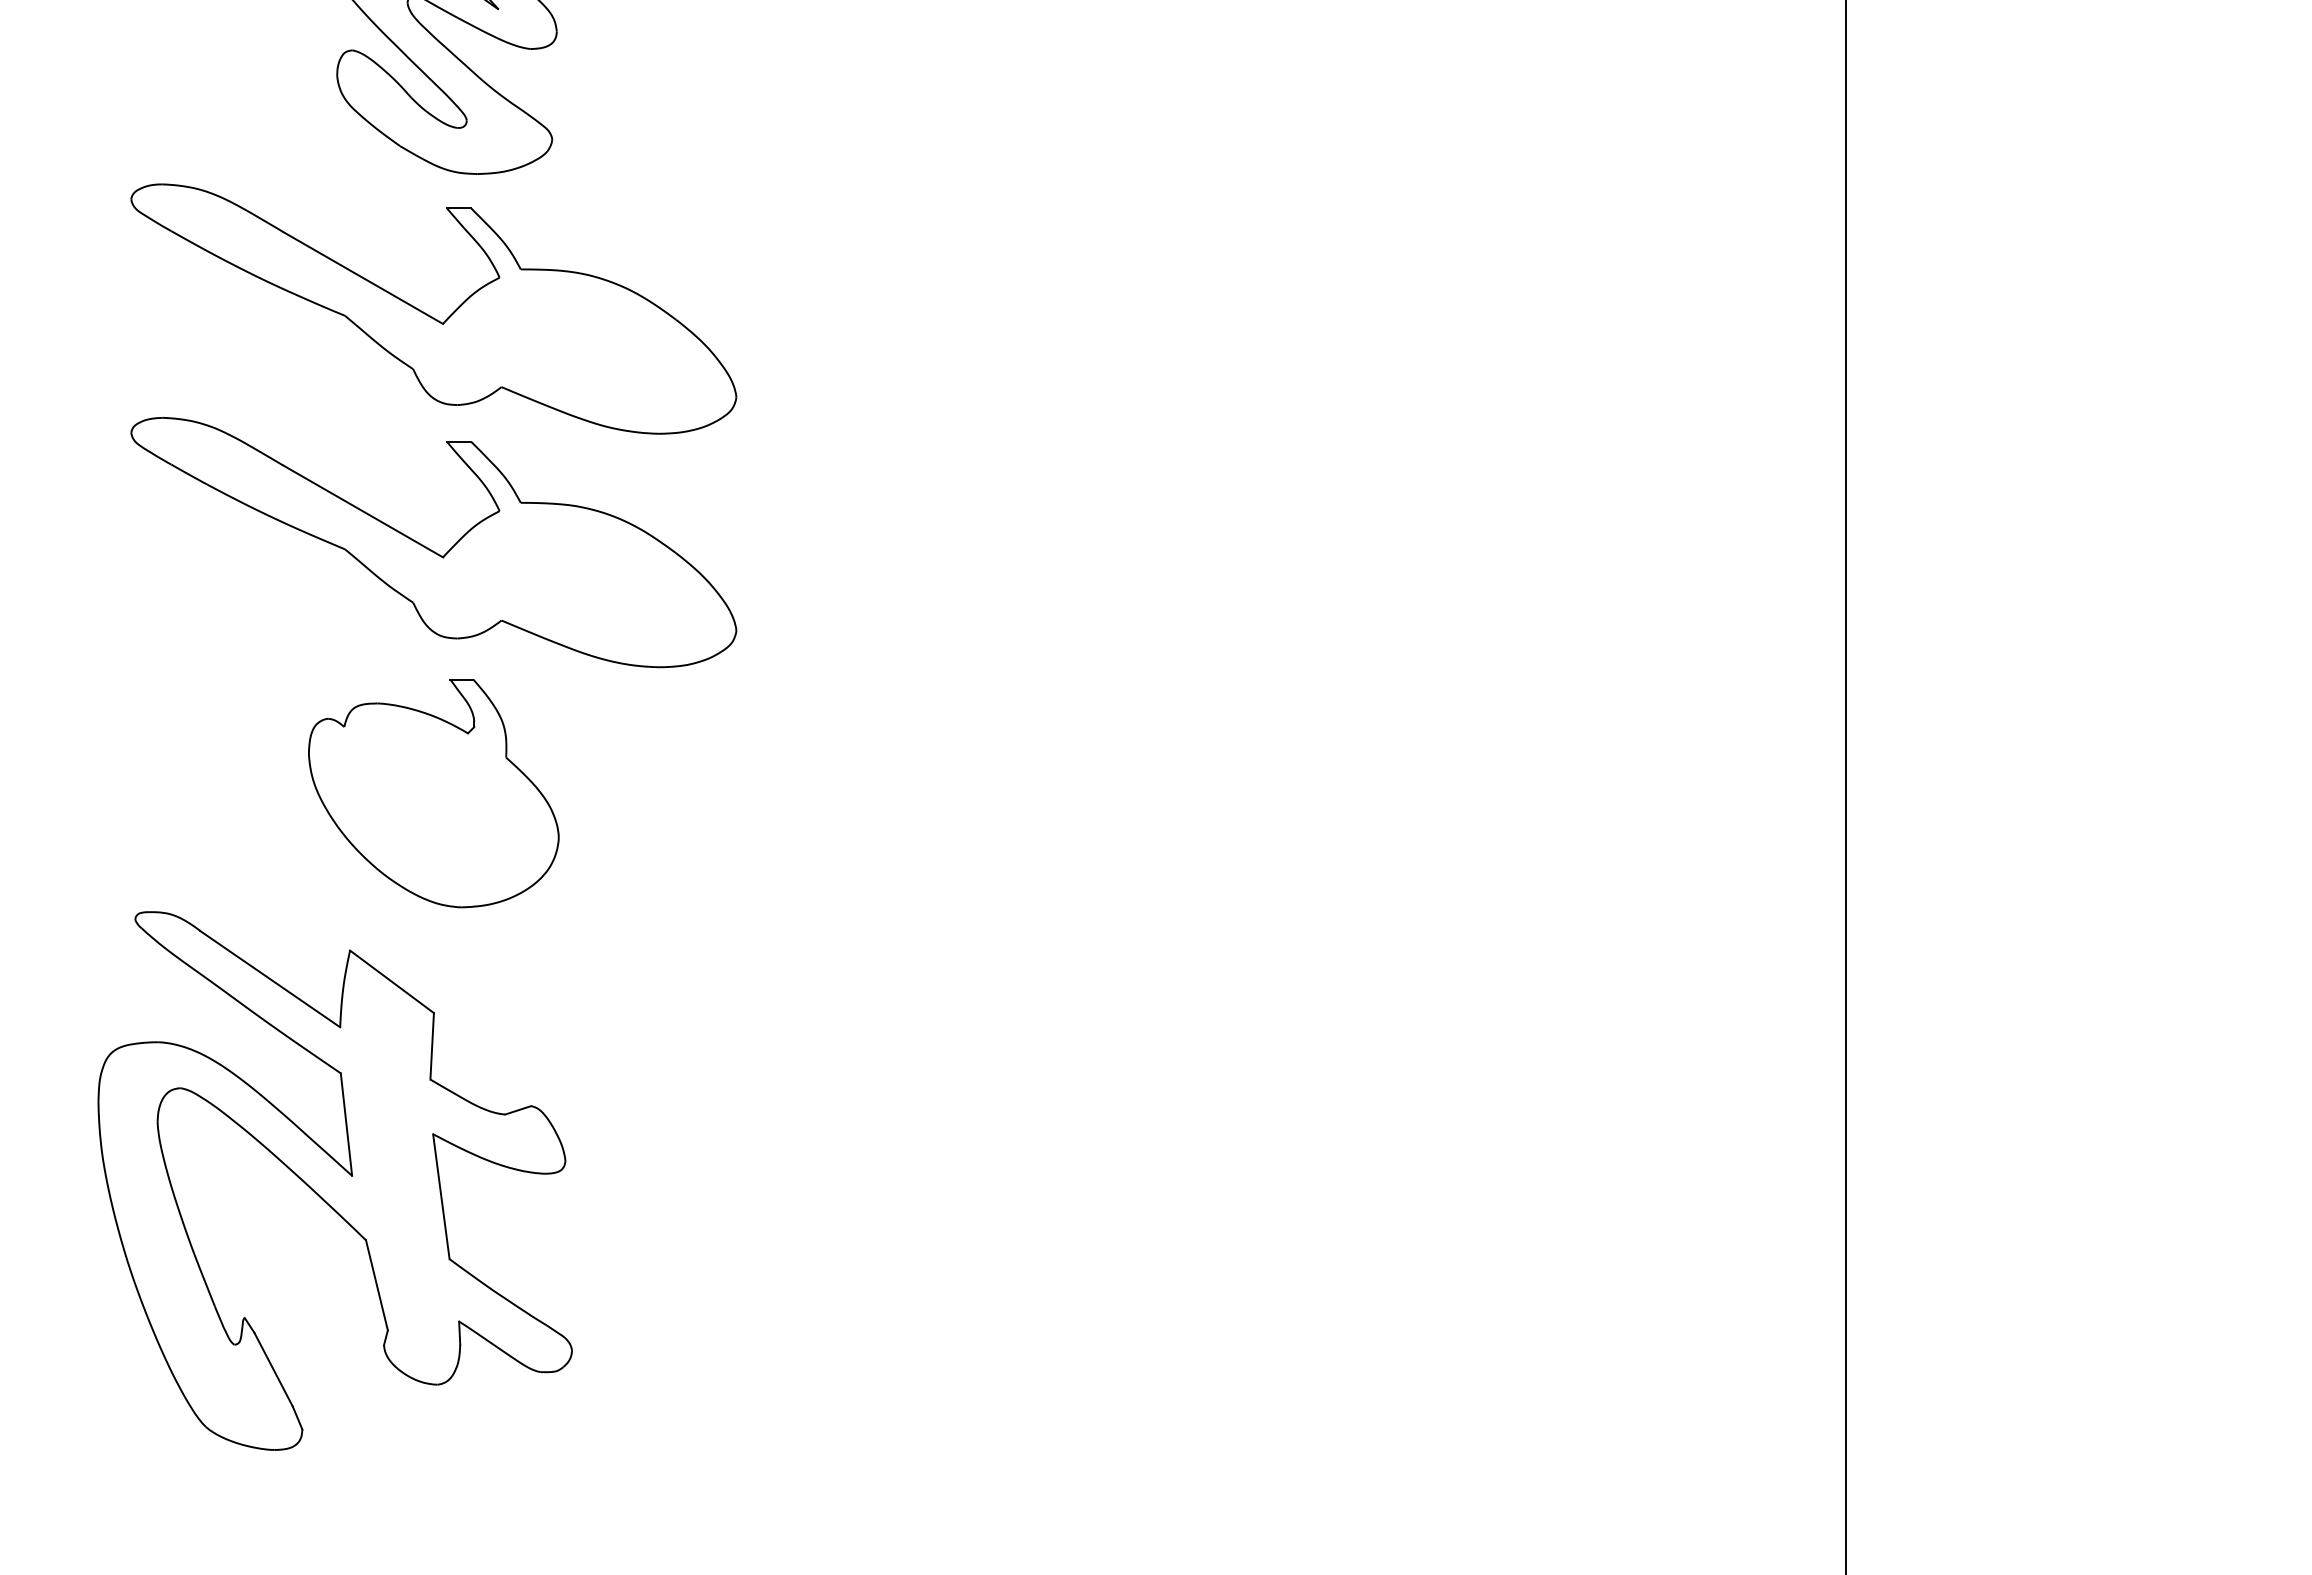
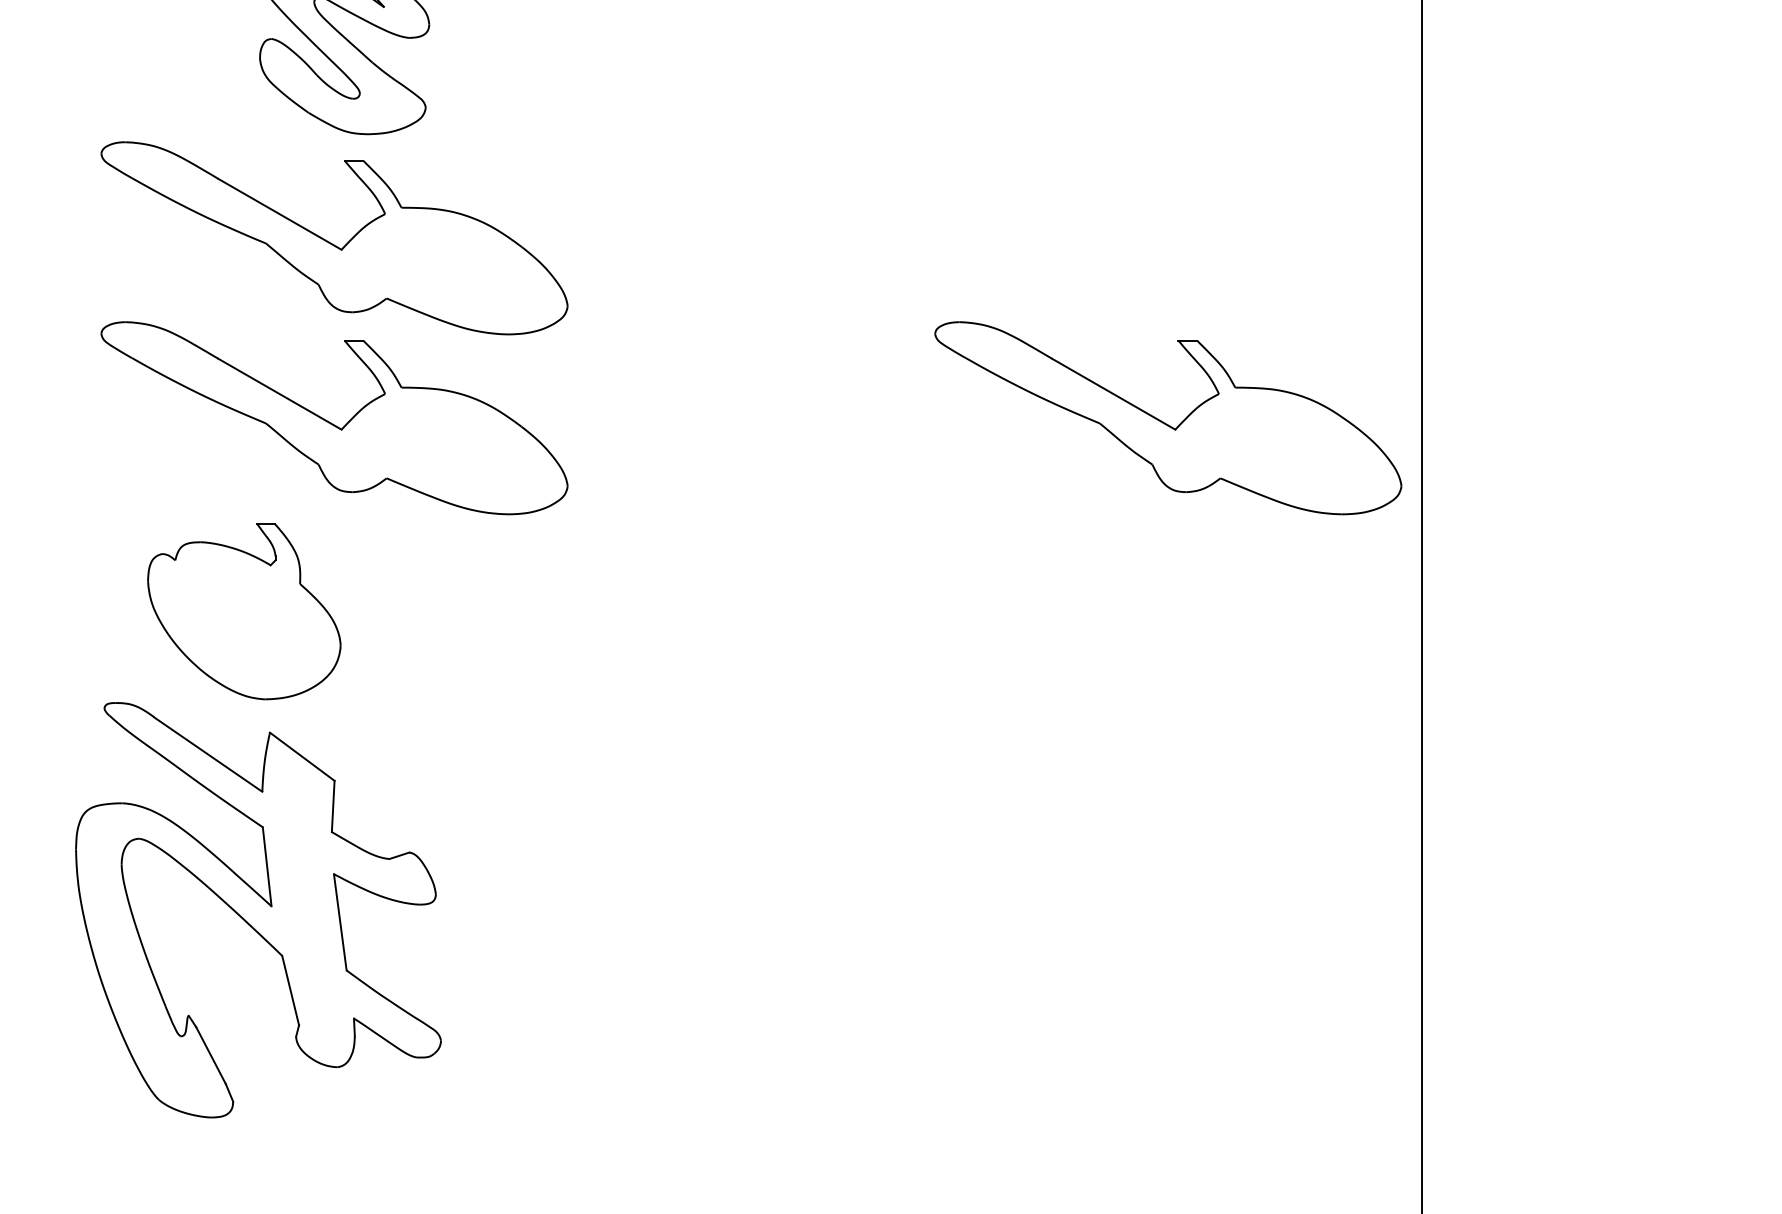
part: (1510, 547) -> (1164, 422), added
part: (433, 793) -> (244, 611), moved

